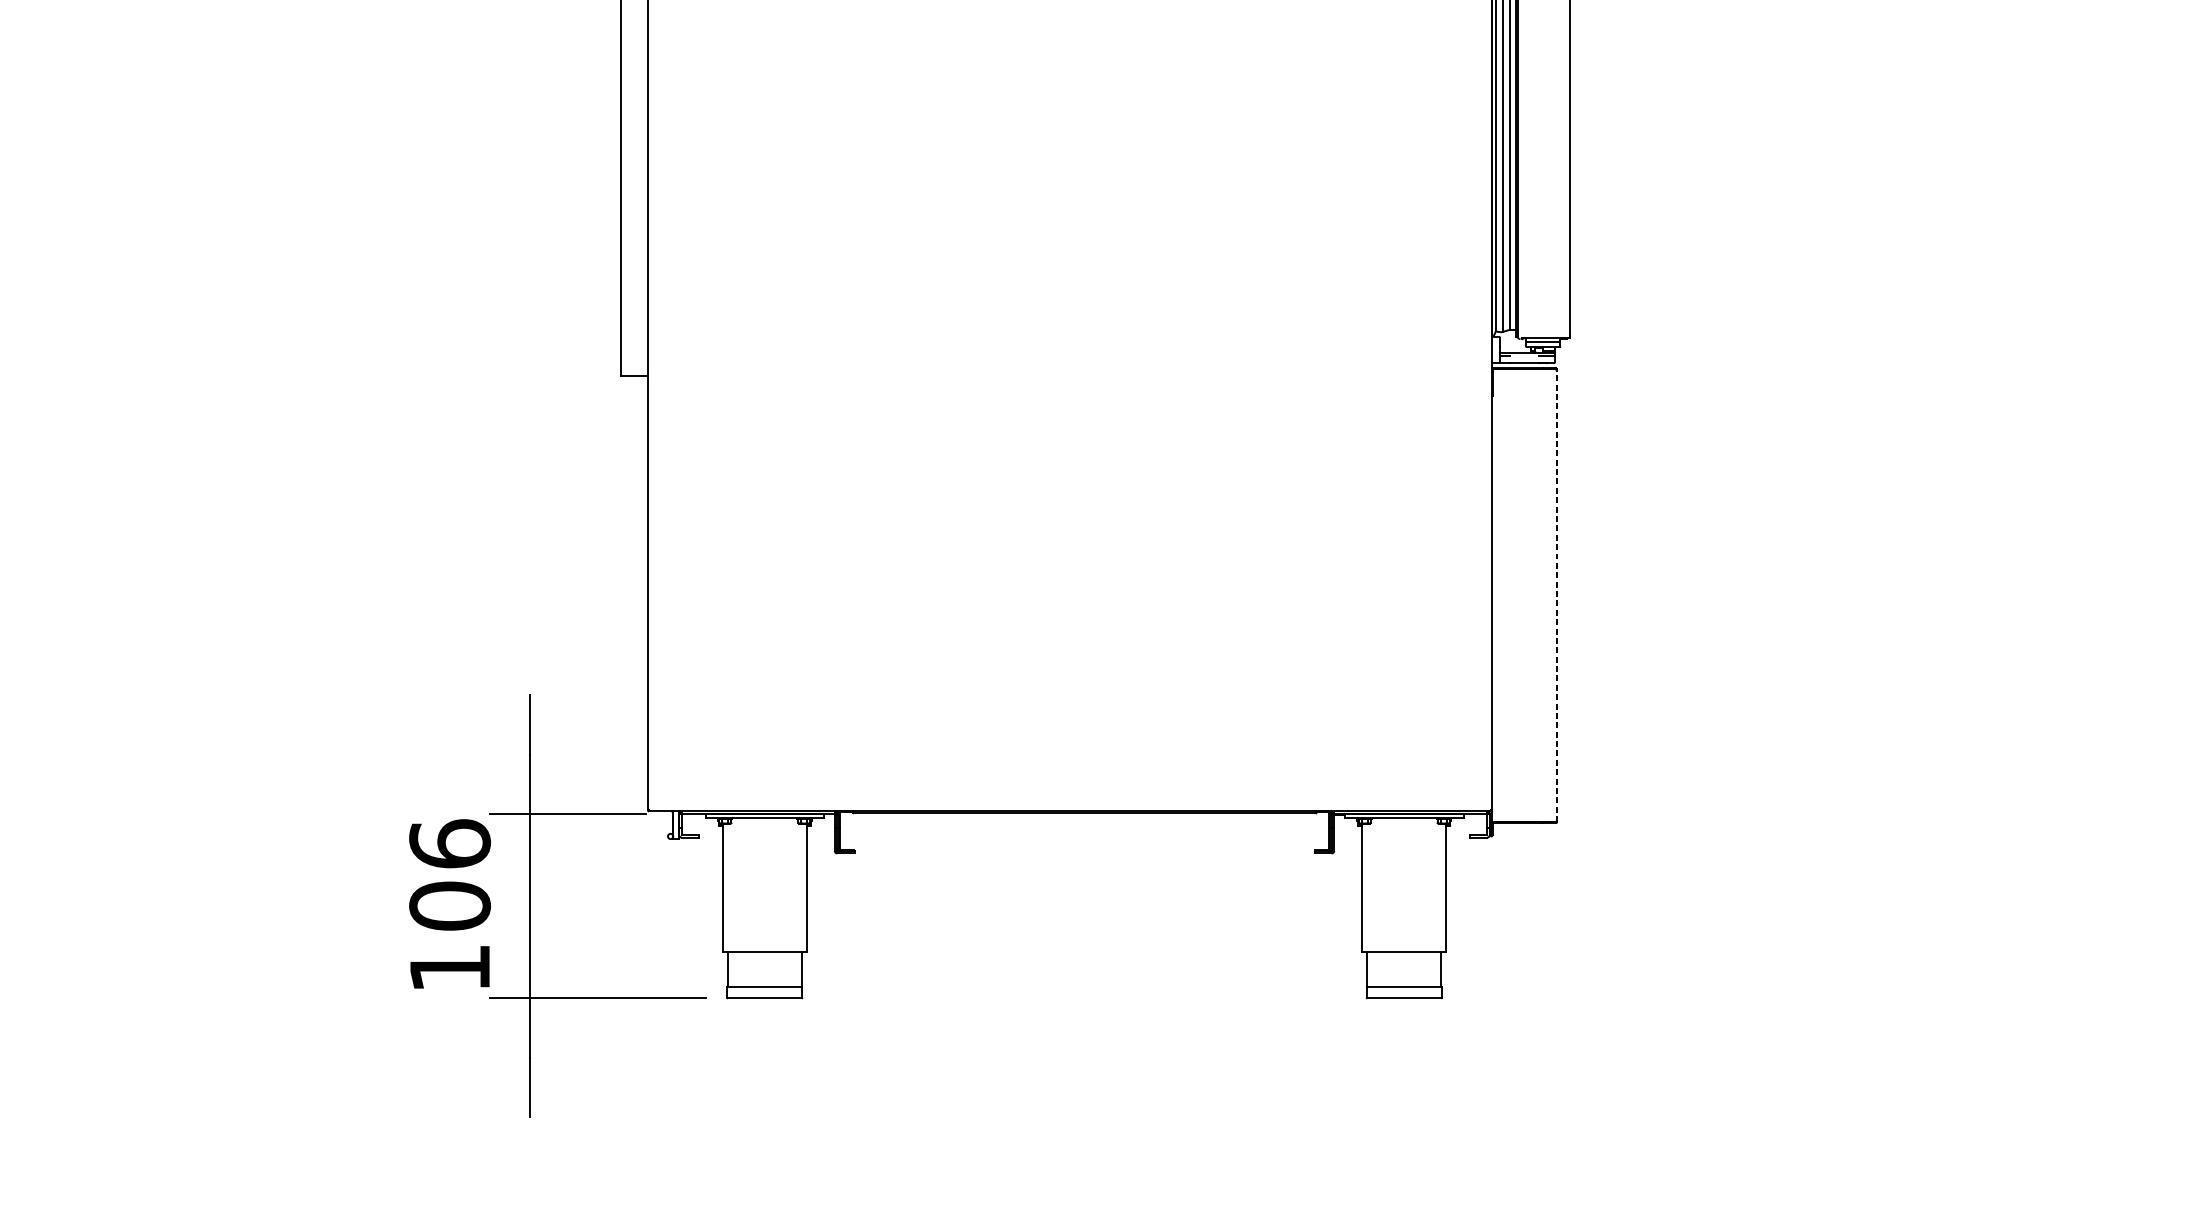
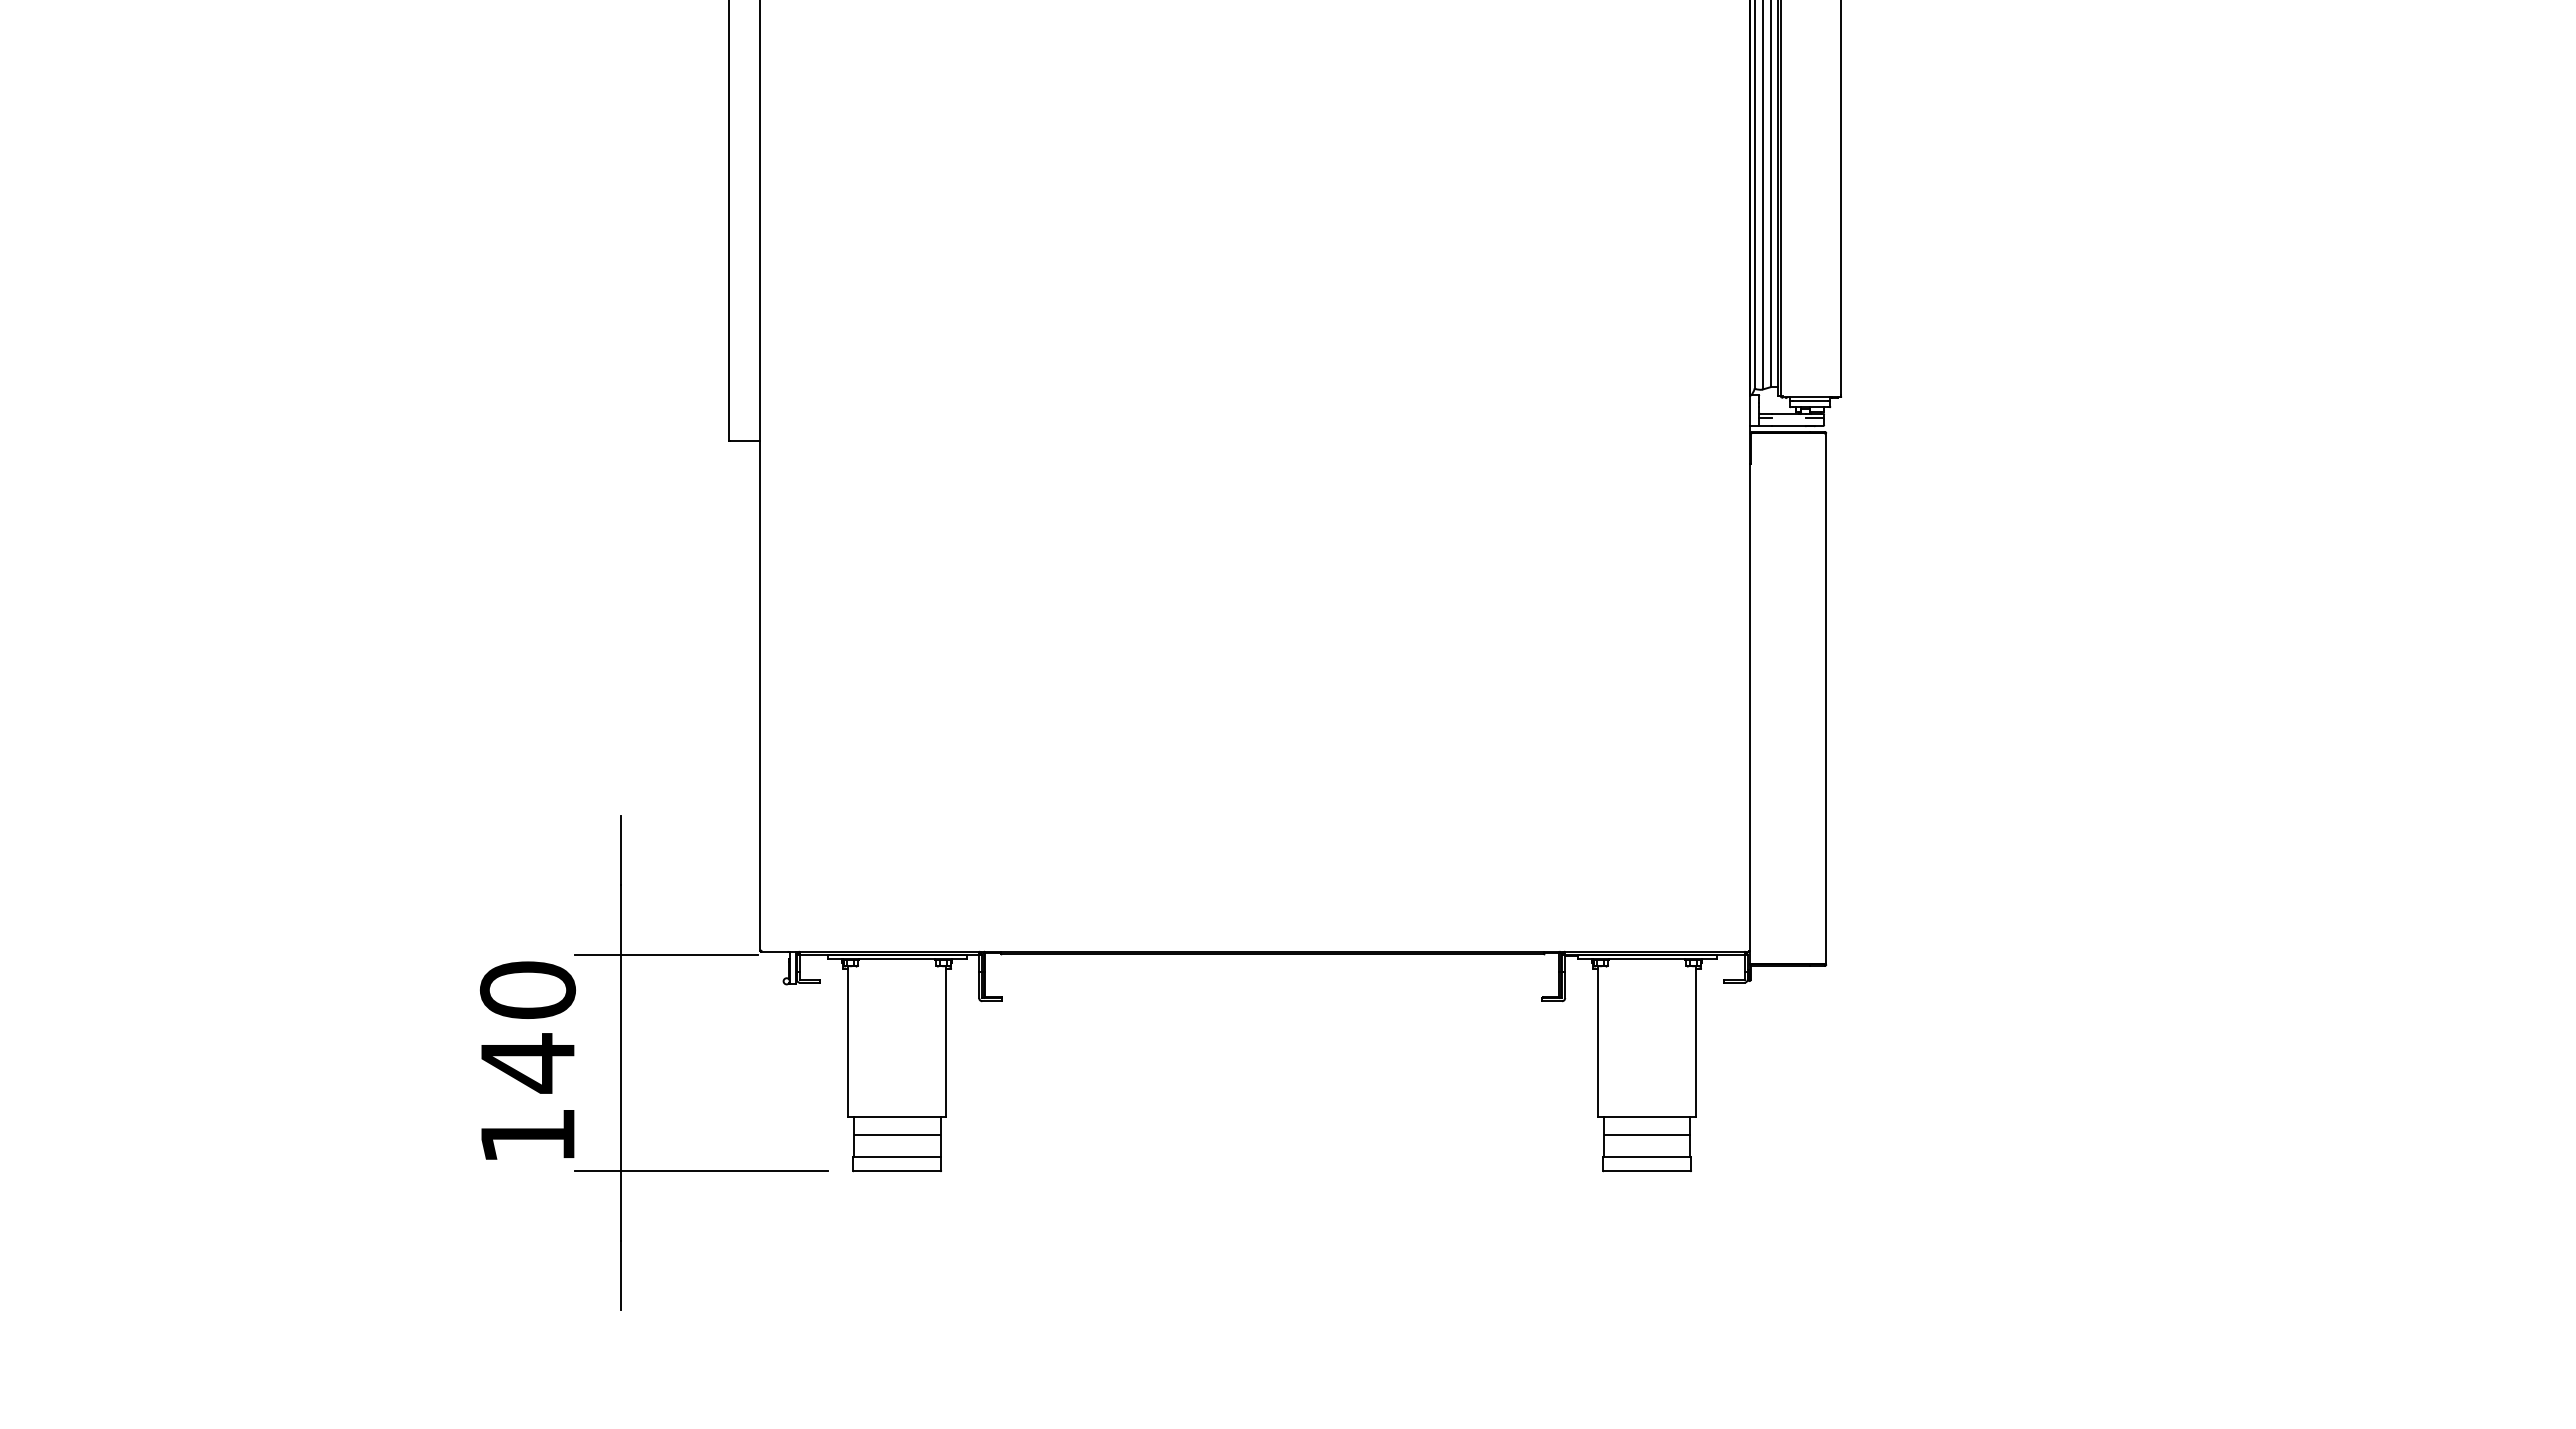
line: (1557, 595) -> (1826, 698), dashed -> solid
text: (449, 875) -> (527, 1027), 106 -> 140
line: (764, 967) -> (896, 1134), added
line: (1403, 967) -> (1646, 1134), added

